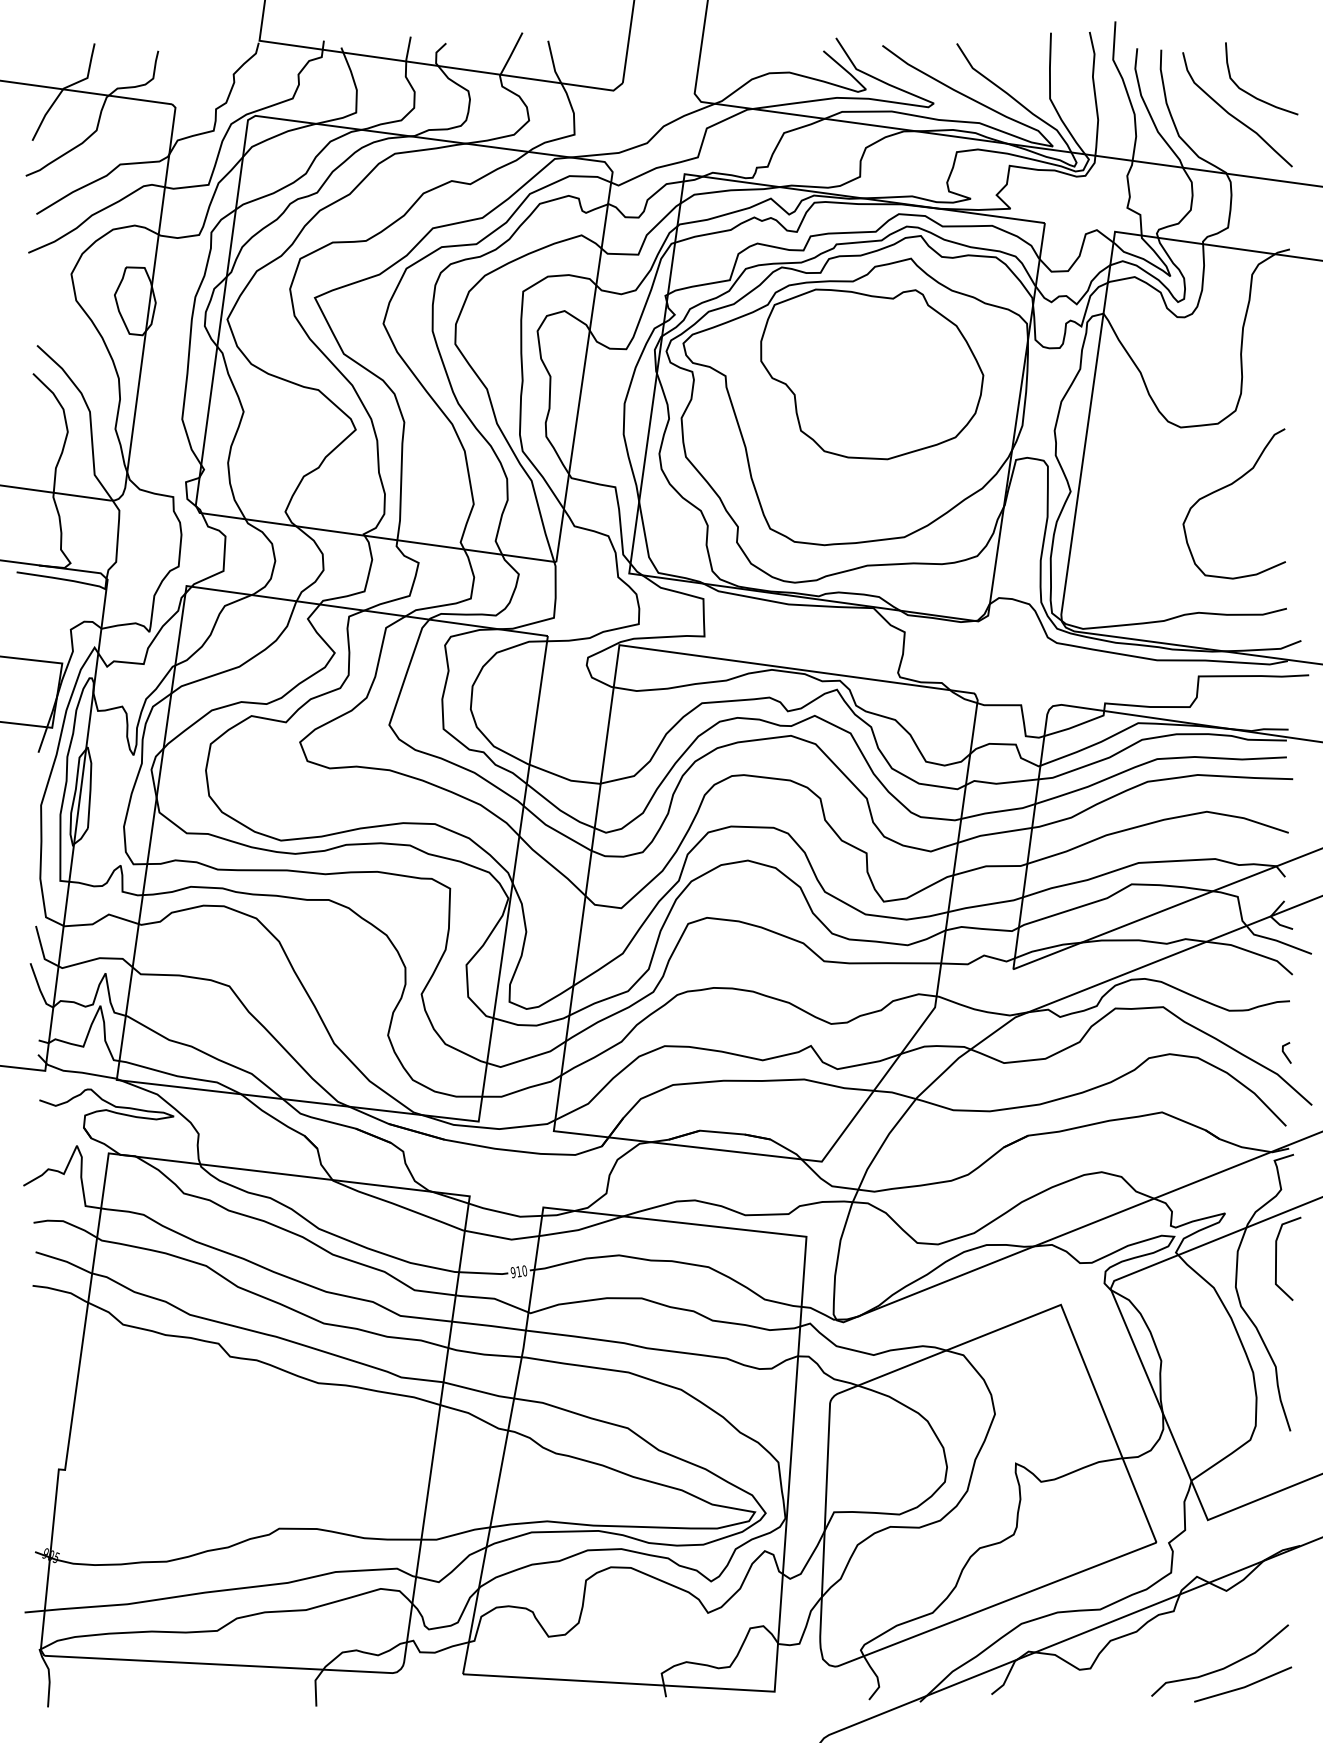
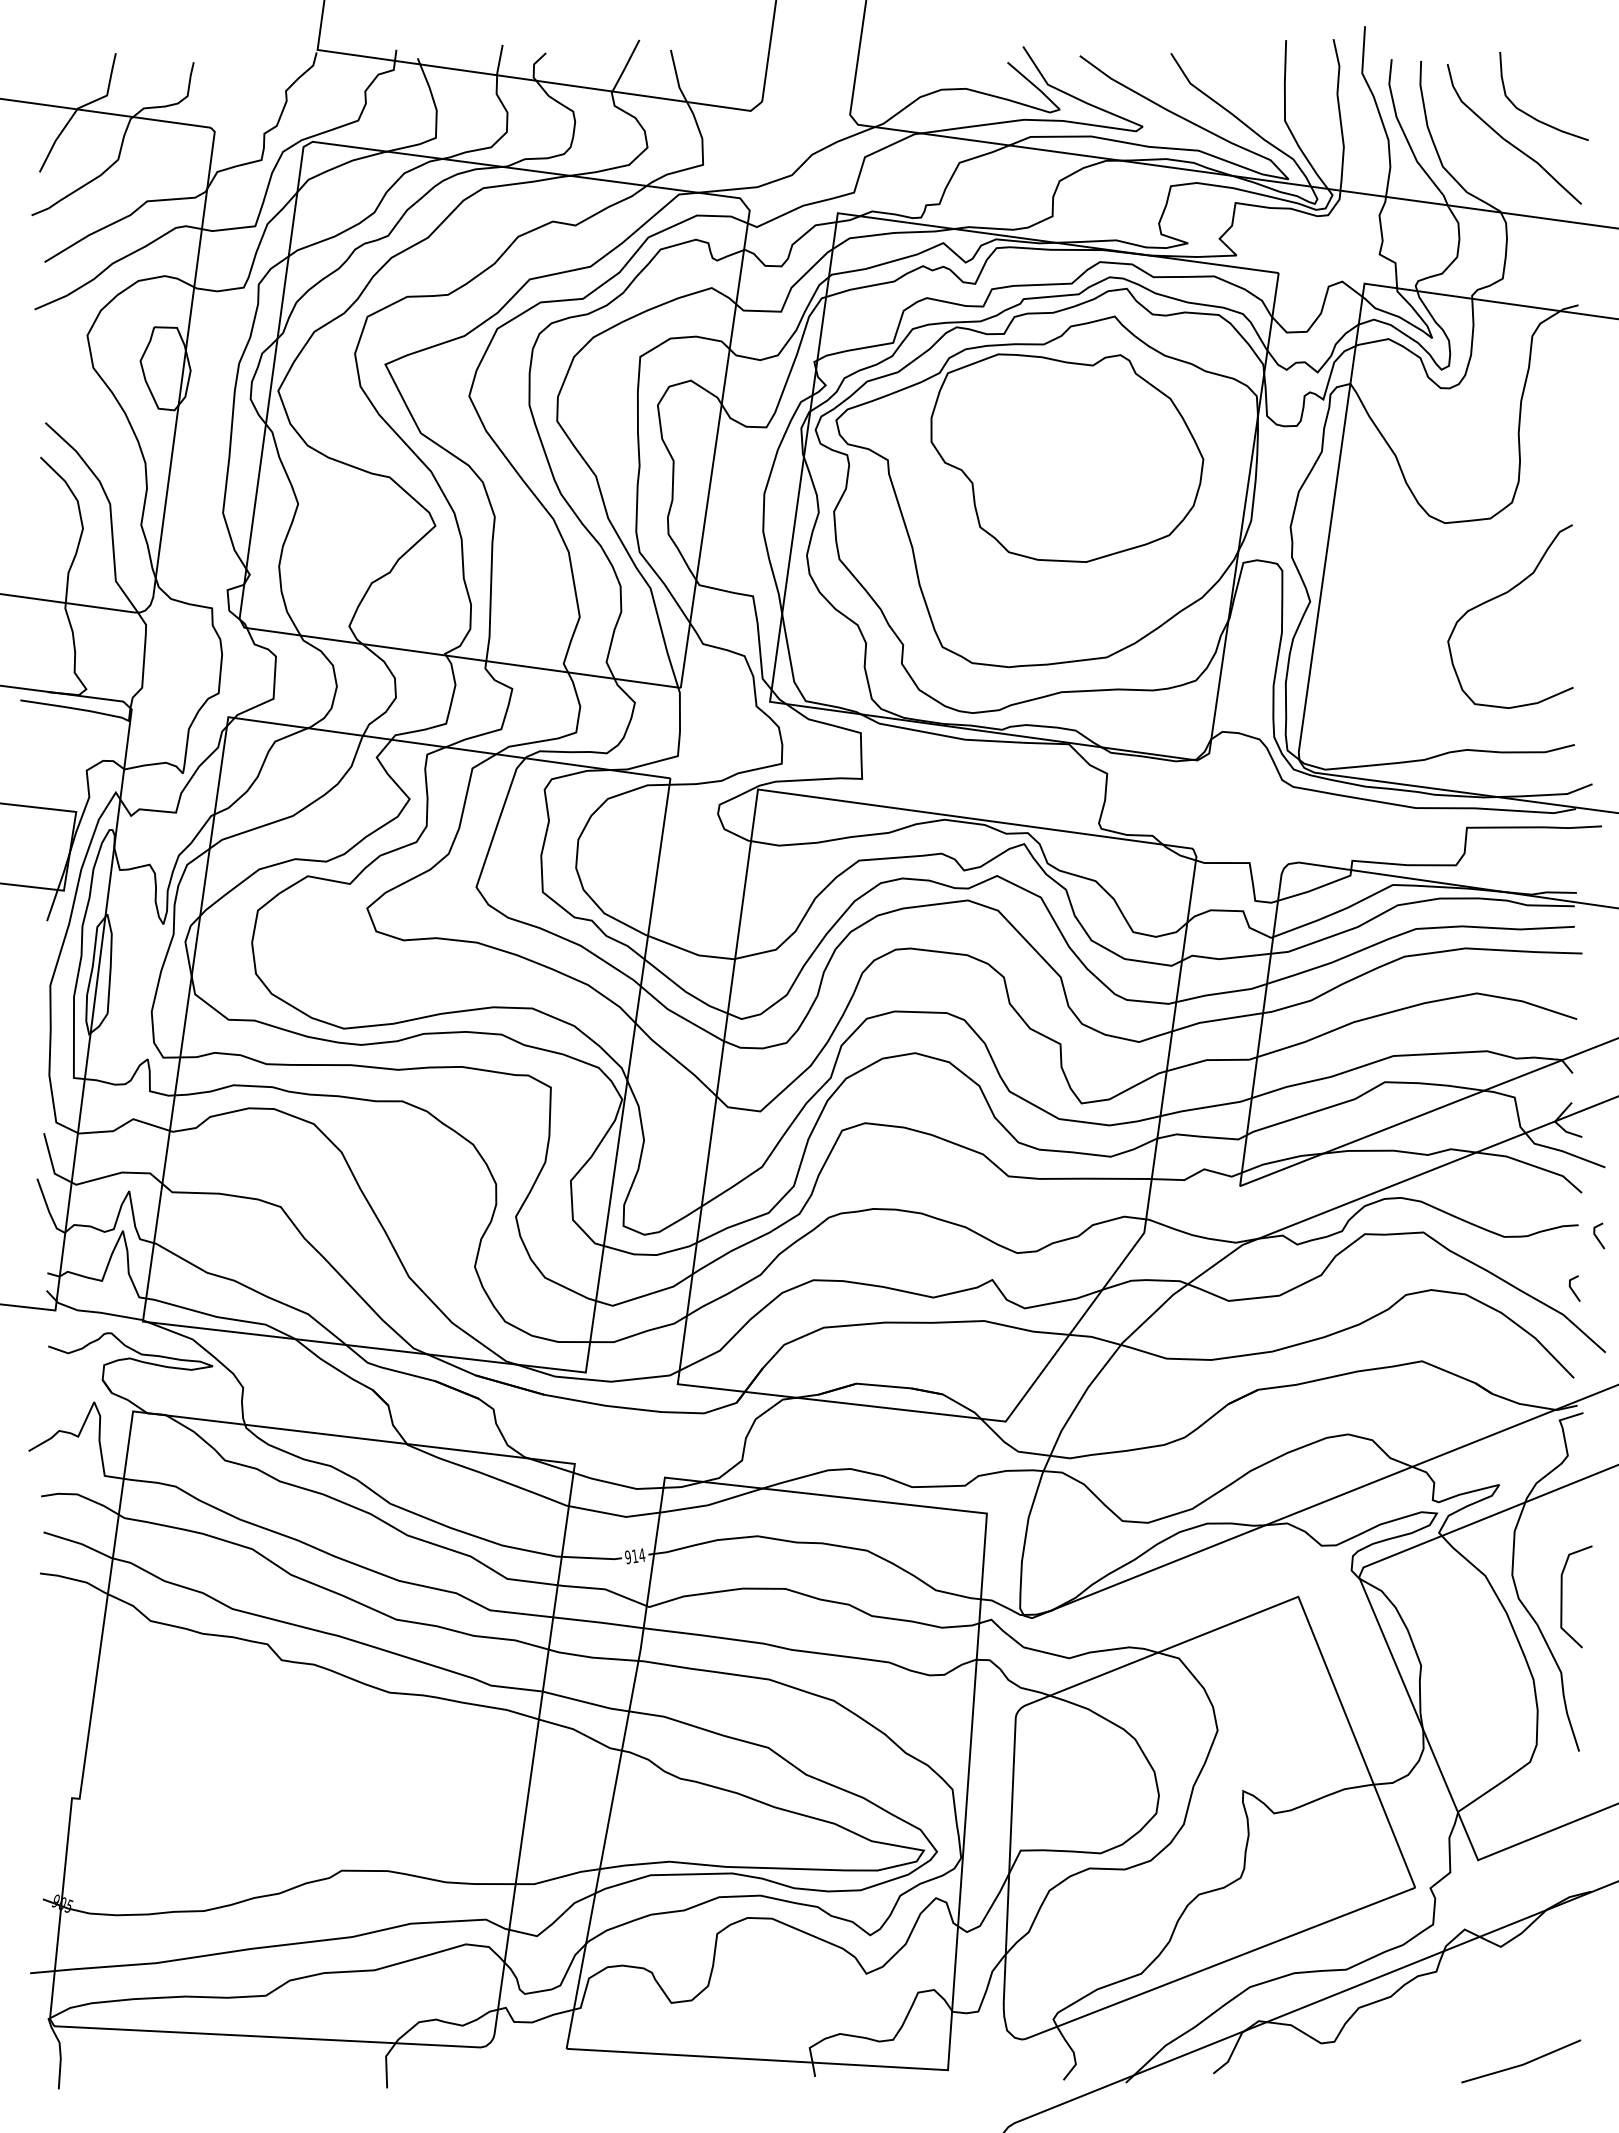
line: (1305, 1010) -> (1597, 1236), added
line: (1276, 1258) -> (1562, 1596), moved
text: (524, 1270) -> (641, 1554), 910 -> 914
curve: (1223, 1667) -> (1497, 2040), removed

